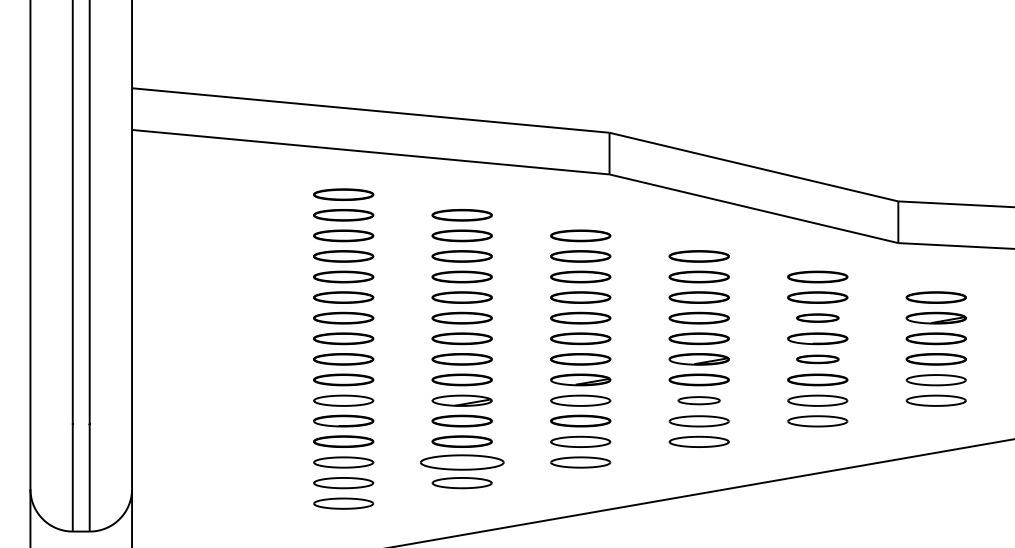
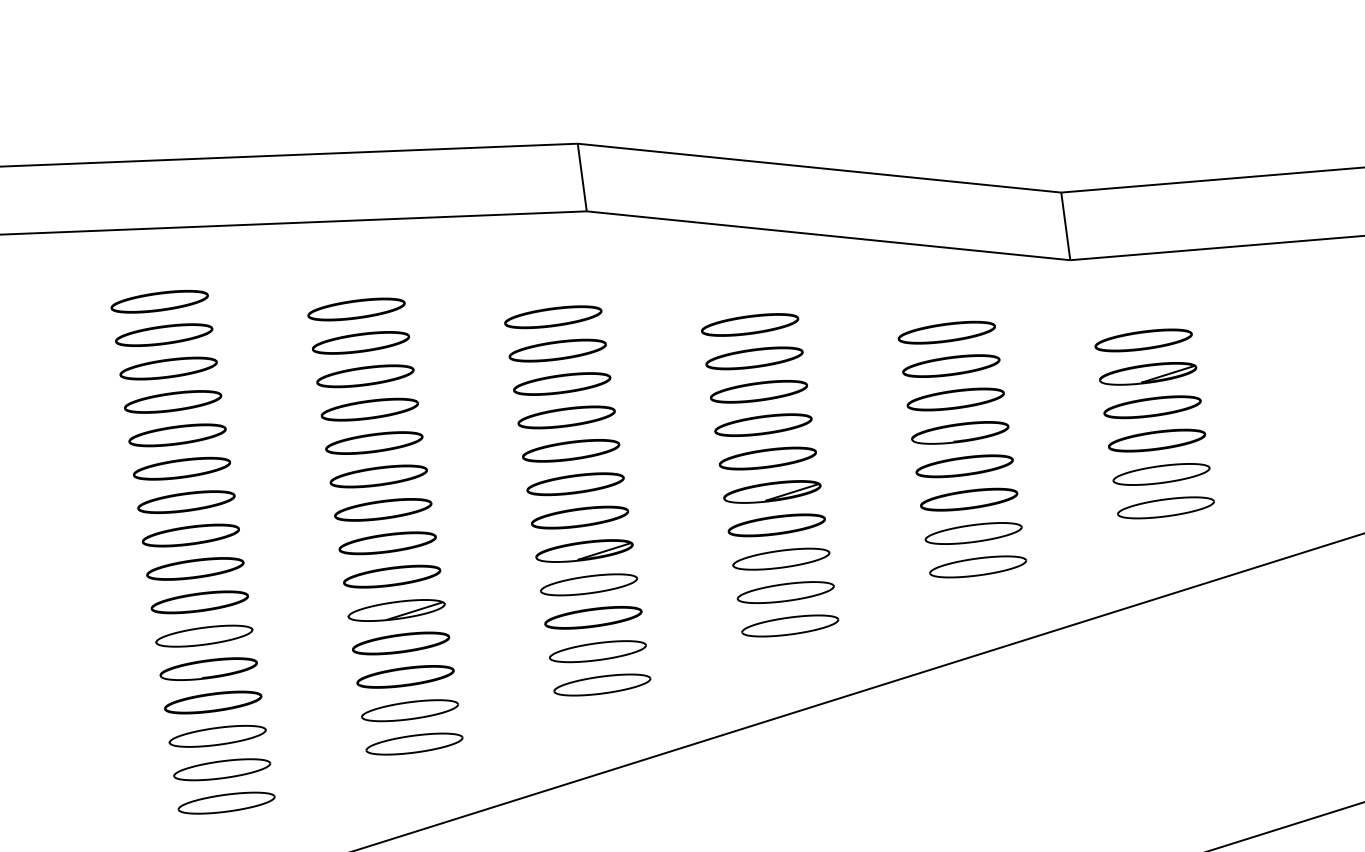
part: (817, 317) -> (955, 398), size x1.43
part: (817, 359) -> (964, 466), size x1.43
part: (698, 400) -> (780, 558), size x1.43
part: (461, 462) -> (408, 710), size x0.71

